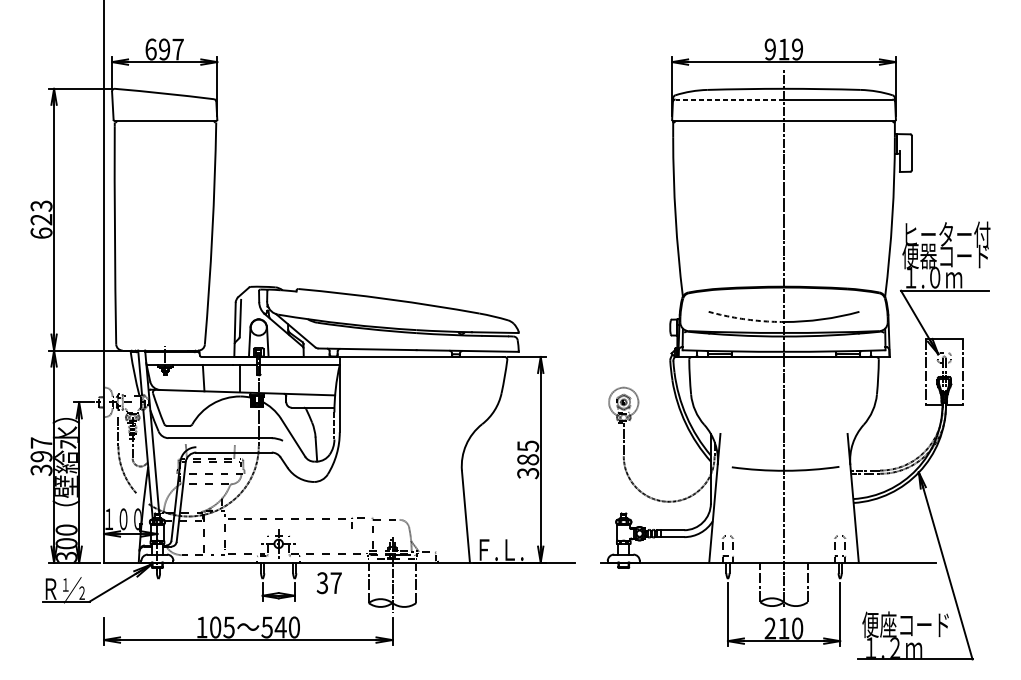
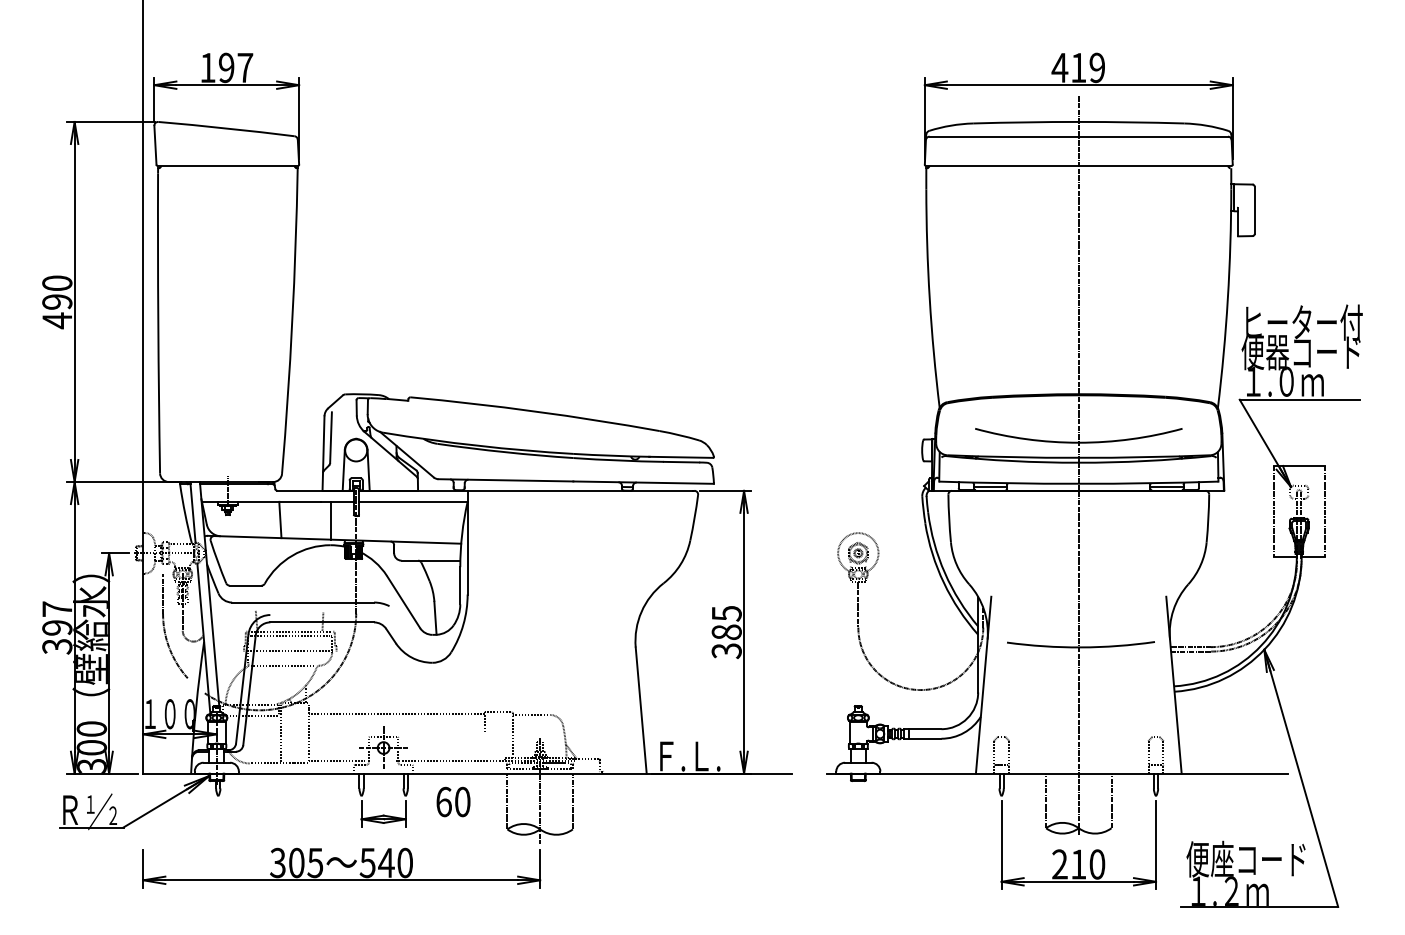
text: (150, 49) -> (207, 67), 697 -> 197
text: (770, 49) -> (1059, 67), 919 -> 419
line: (730, 99) -> (1004, 136), dashed -> solid
text: (41, 220) -> (57, 302), 623 -> 490
arc: (746, 319) -> (1026, 439), dashed -> solid
line: (334, 425) -> (460, 585), dashed -> solid
text: (329, 582) -> (453, 801), 37 -> 60
text: (201, 627) -> (277, 862), 105 -> 305

